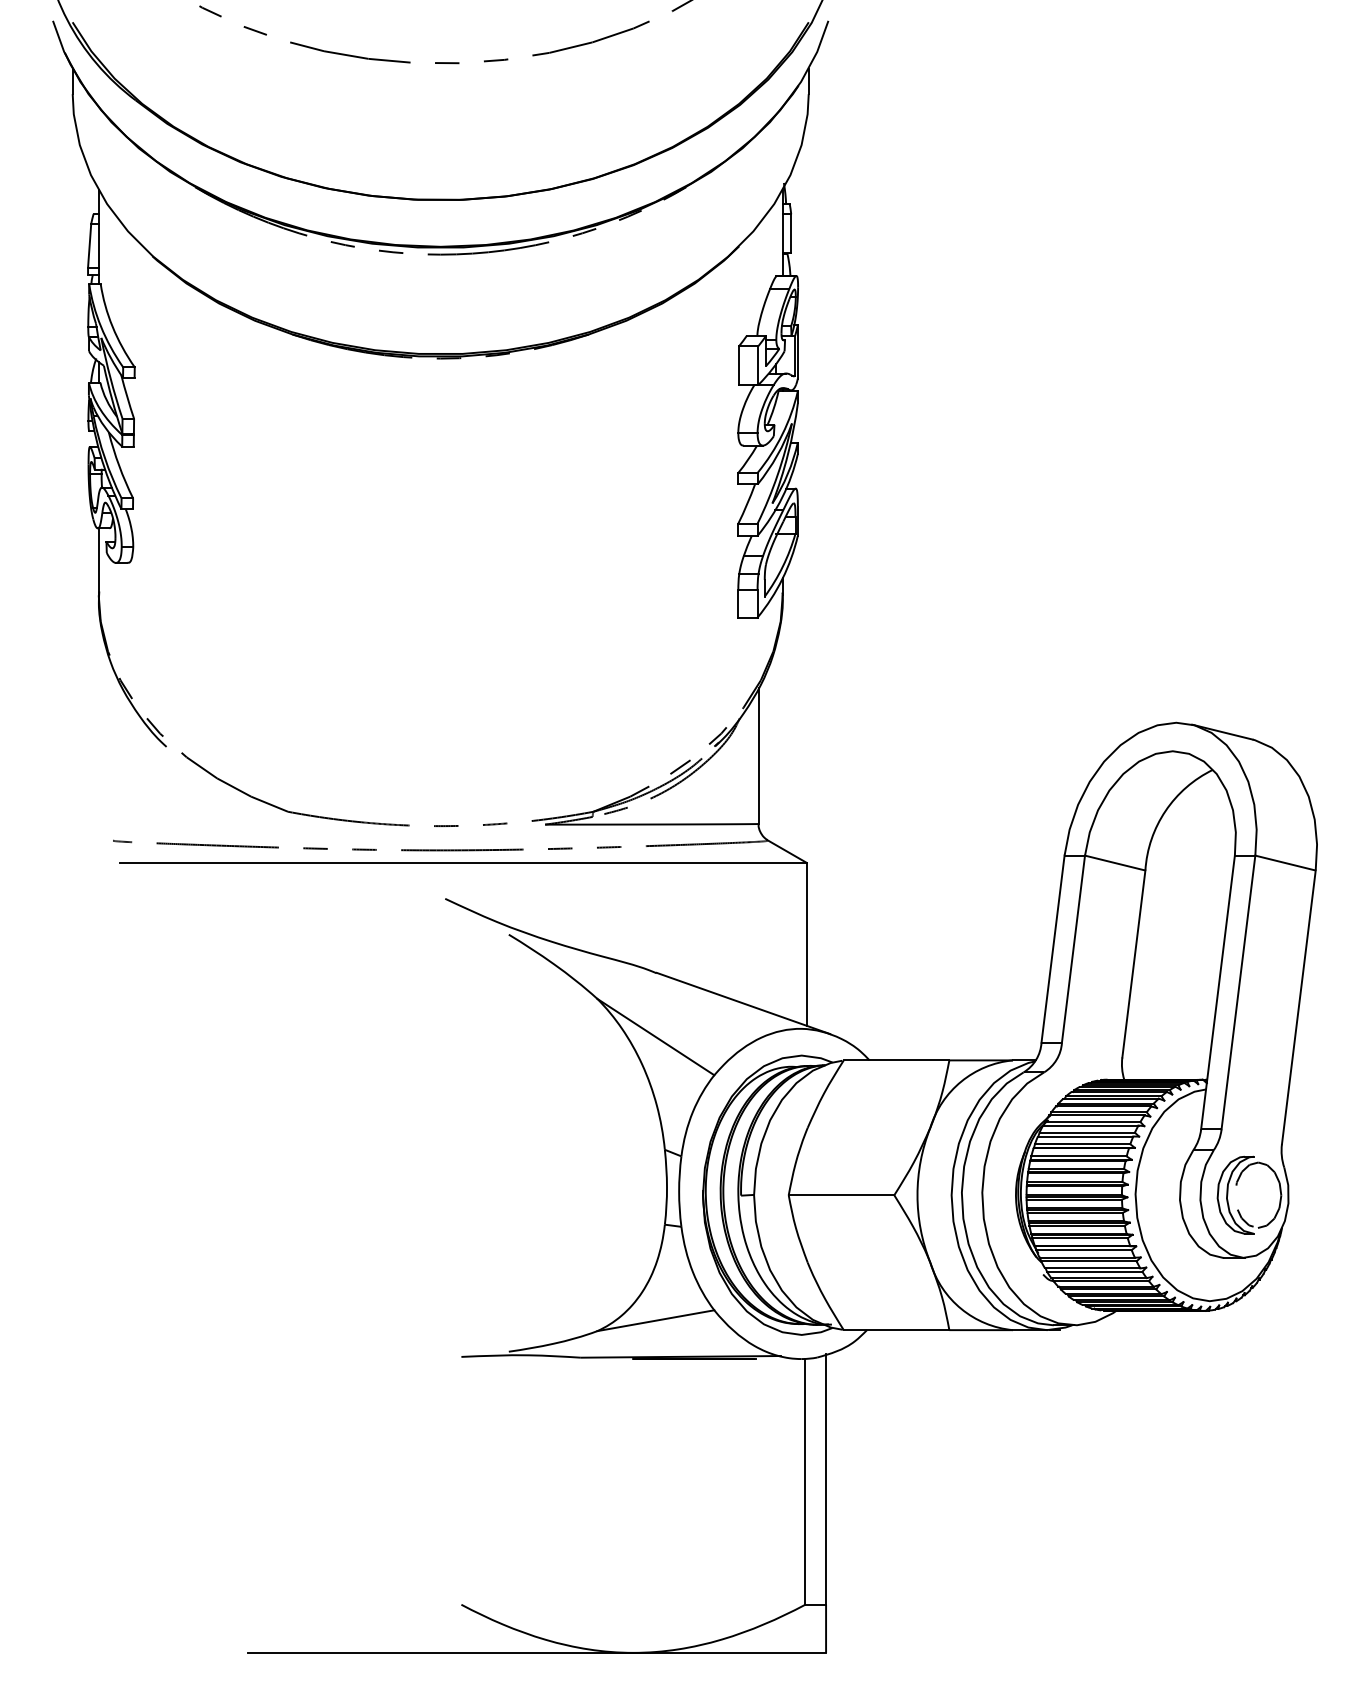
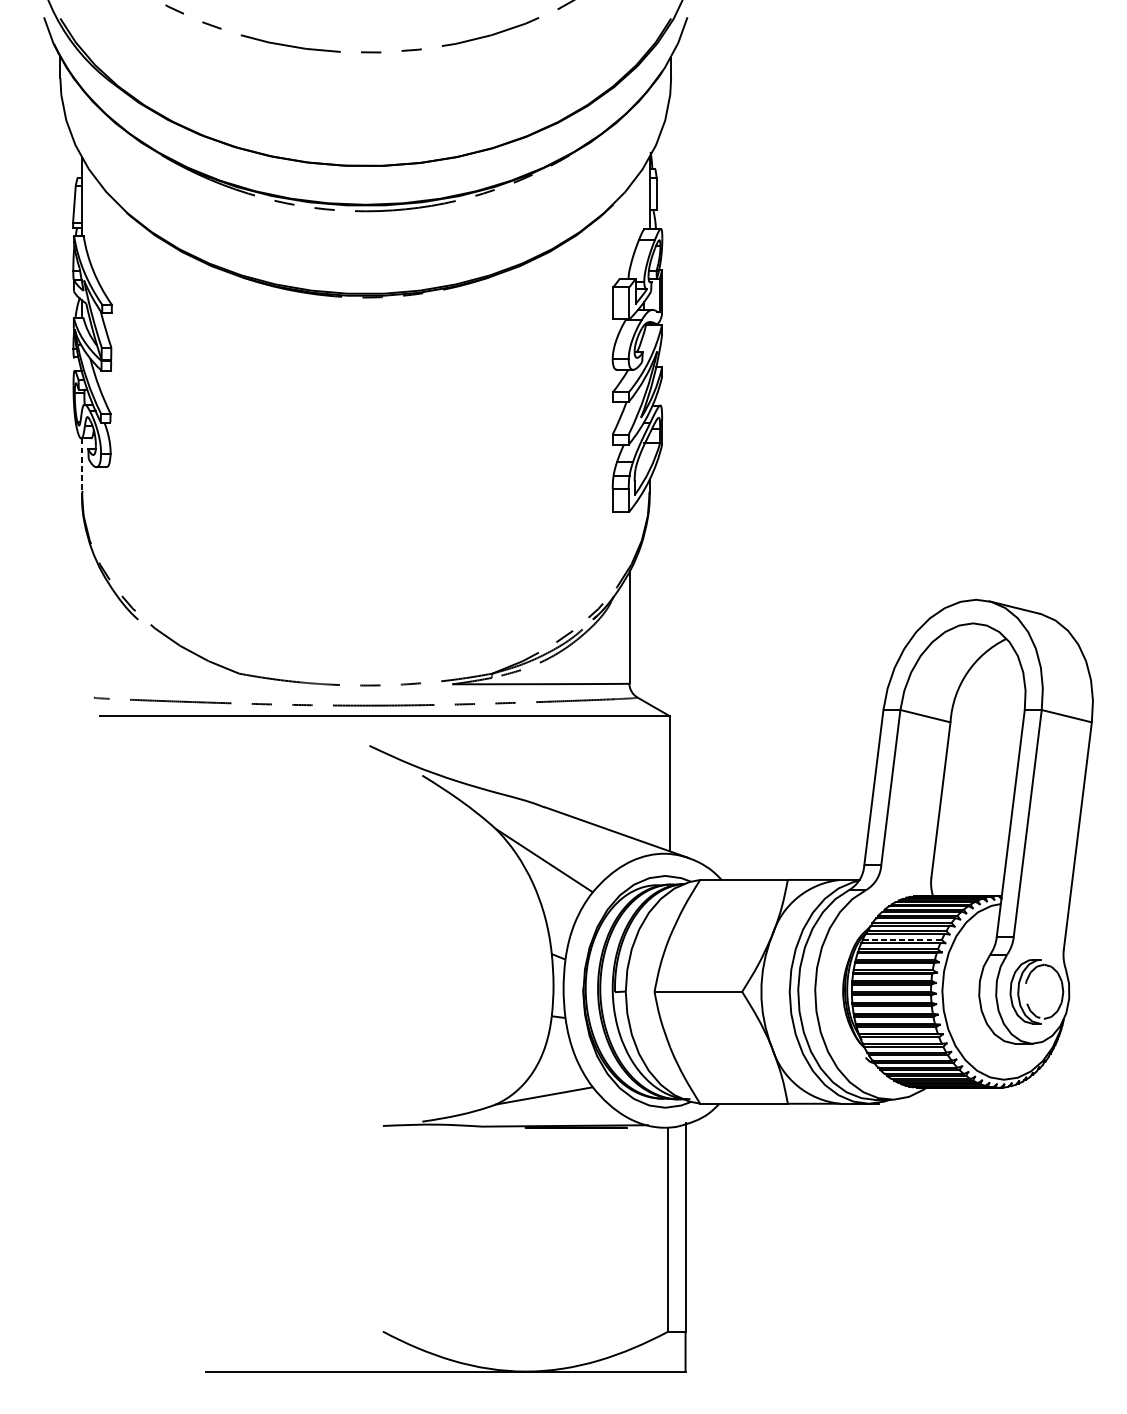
line: (98, 562) -> (81, 466), solid -> dashed
line: (1087, 1132) -> (902, 939), solid -> dashed

